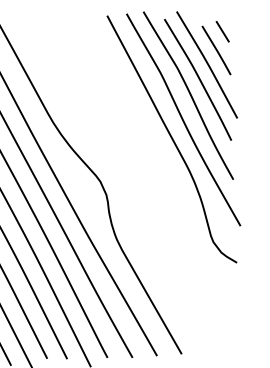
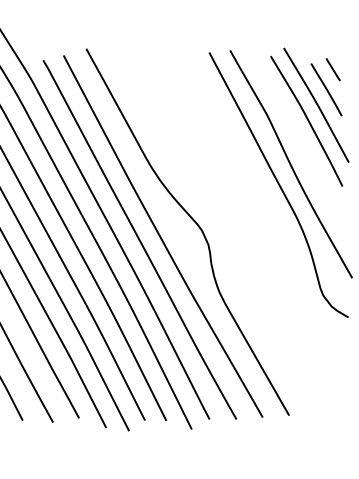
curve: (189, 94) -> (297, 137), removed

